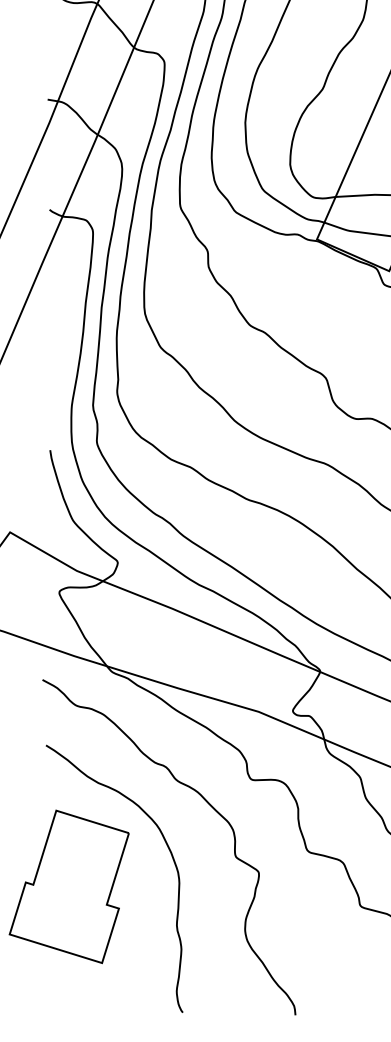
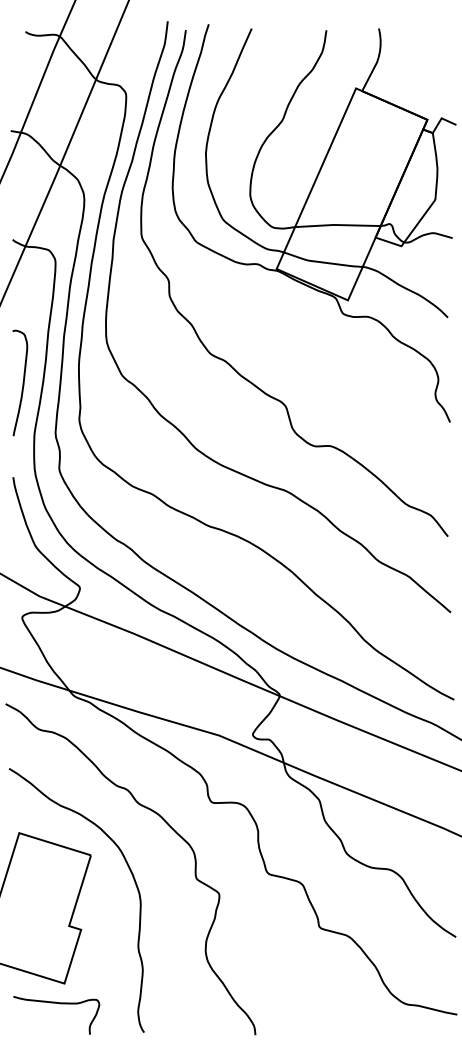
curve: (59, 354) -> (22, 382), added
curve: (97, 984) -> (59, 1004), added

